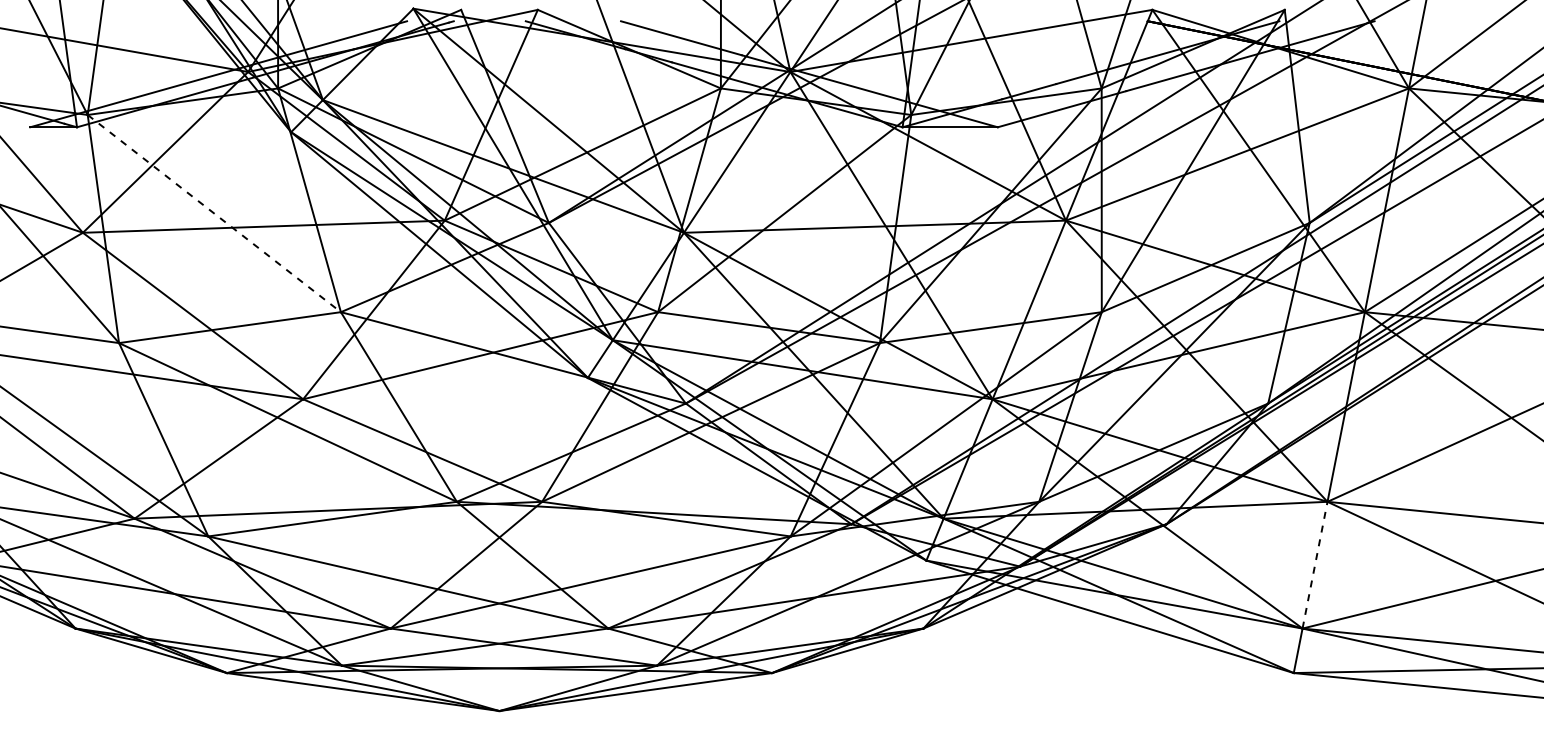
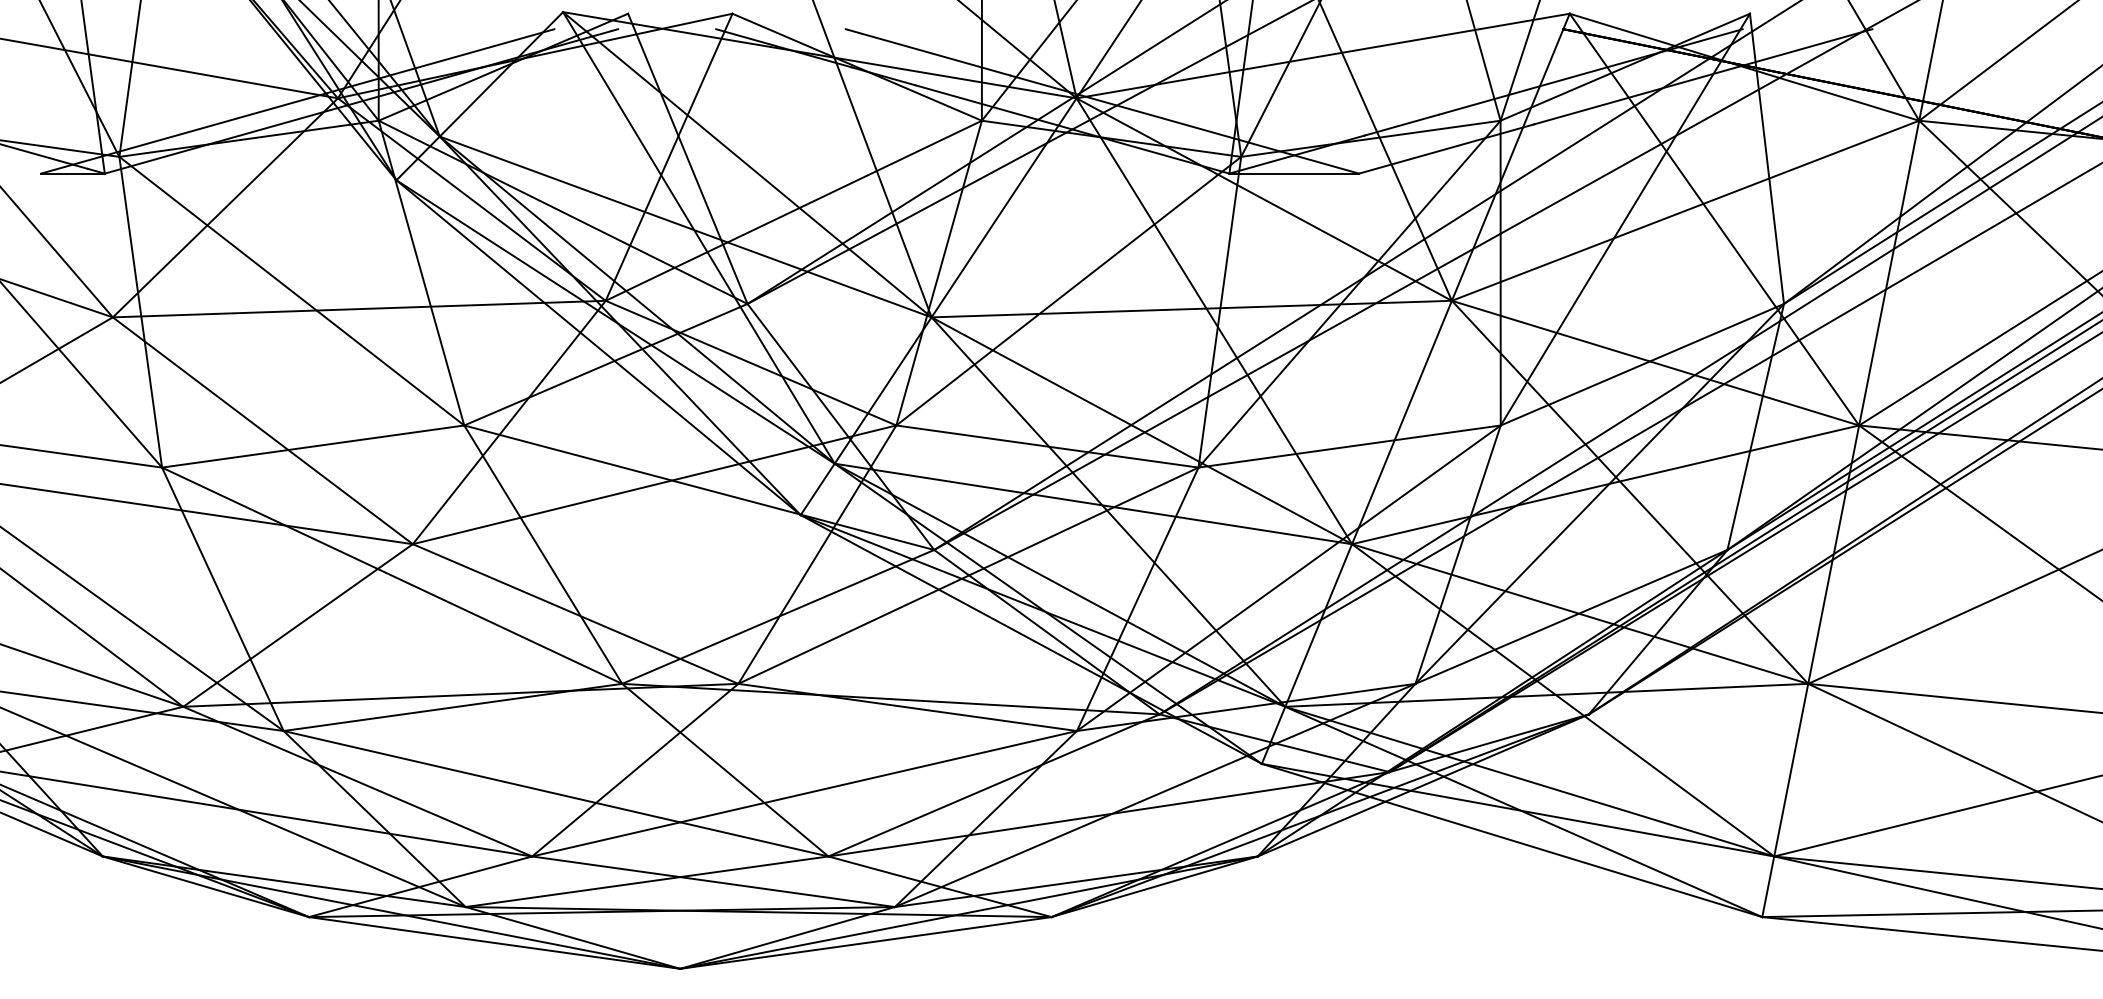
line: (214, 213) -> (292, 291), dashed -> solid
line: (1315, 565) -> (1791, 770), dashed -> solid

